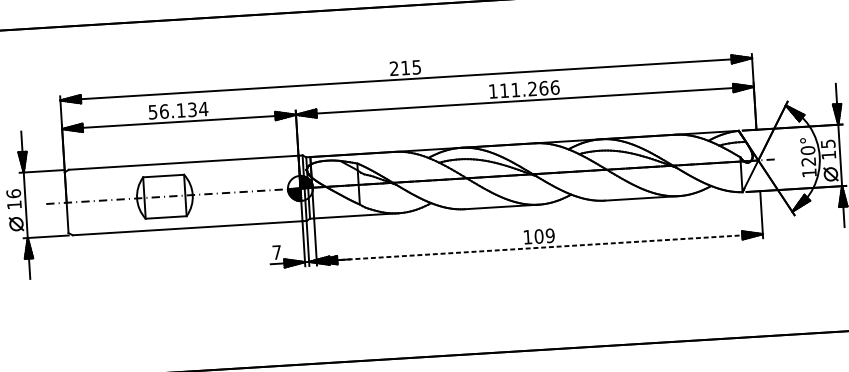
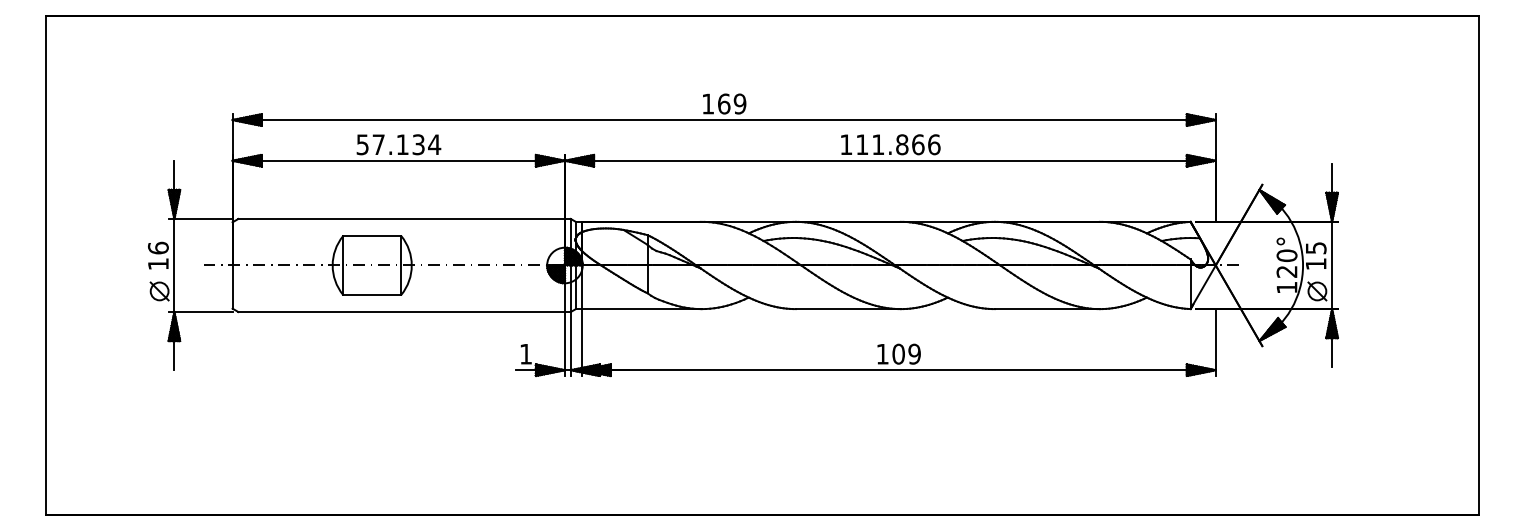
text: (405, 67) -> (724, 103), 215 -> 169
text: (532, 88) -> (902, 144), 111.266 -> 111.866
text: (164, 111) -> (378, 144), 56.134 -> 57.134
line: (540, 247) -> (899, 370), dashed -> solid
text: (276, 252) -> (525, 354), 7 -> 1

